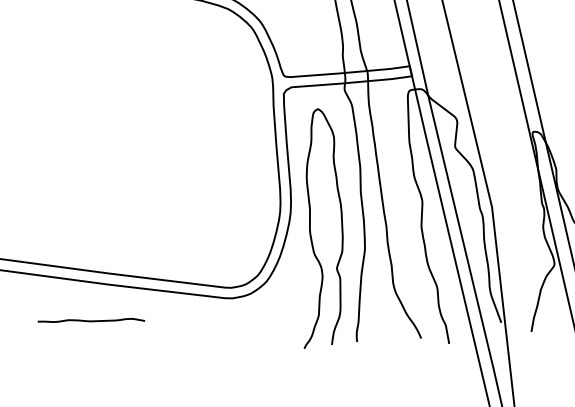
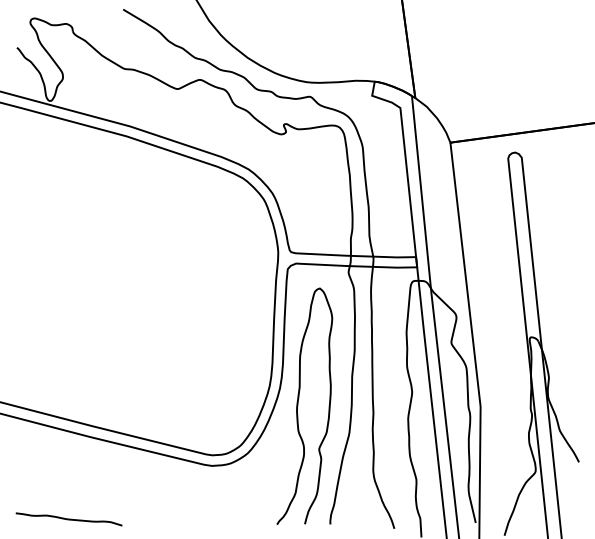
curve: (90, 321) -> (68, 519), moved

